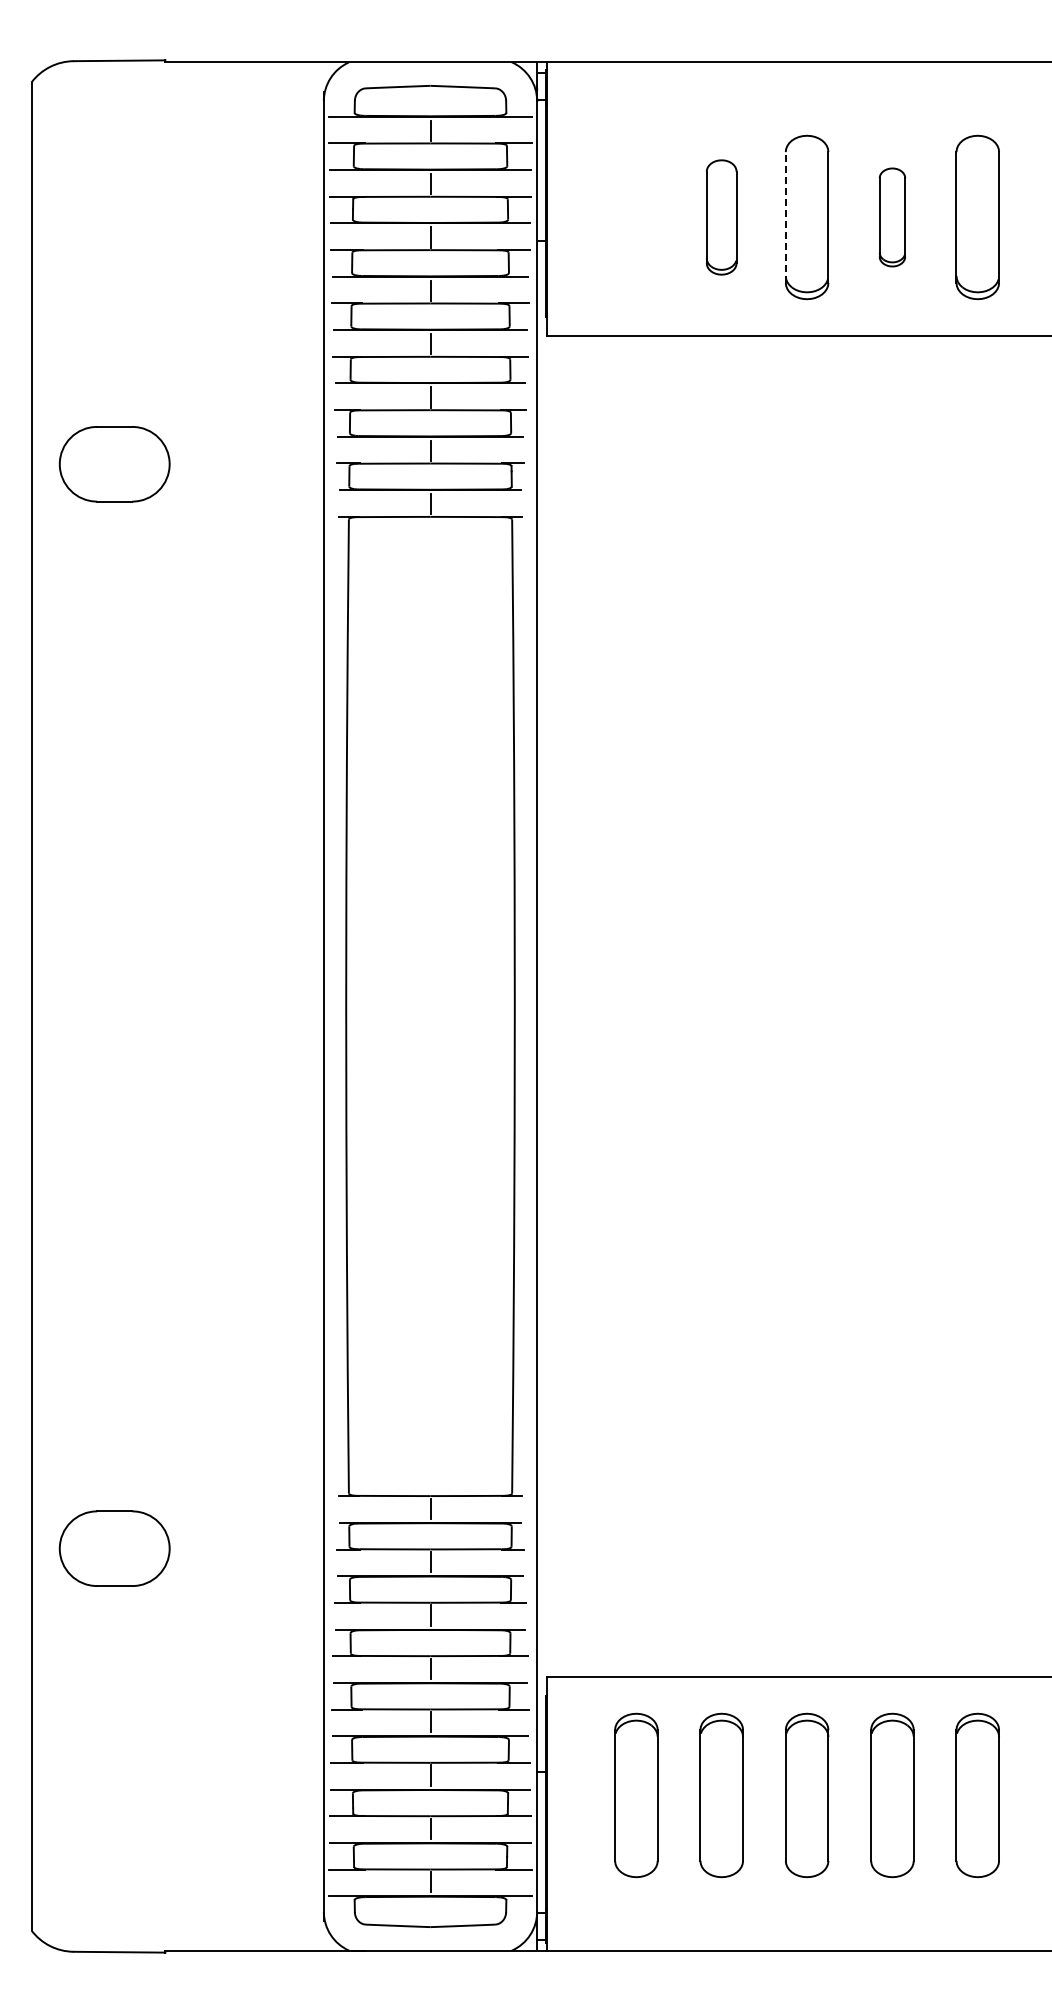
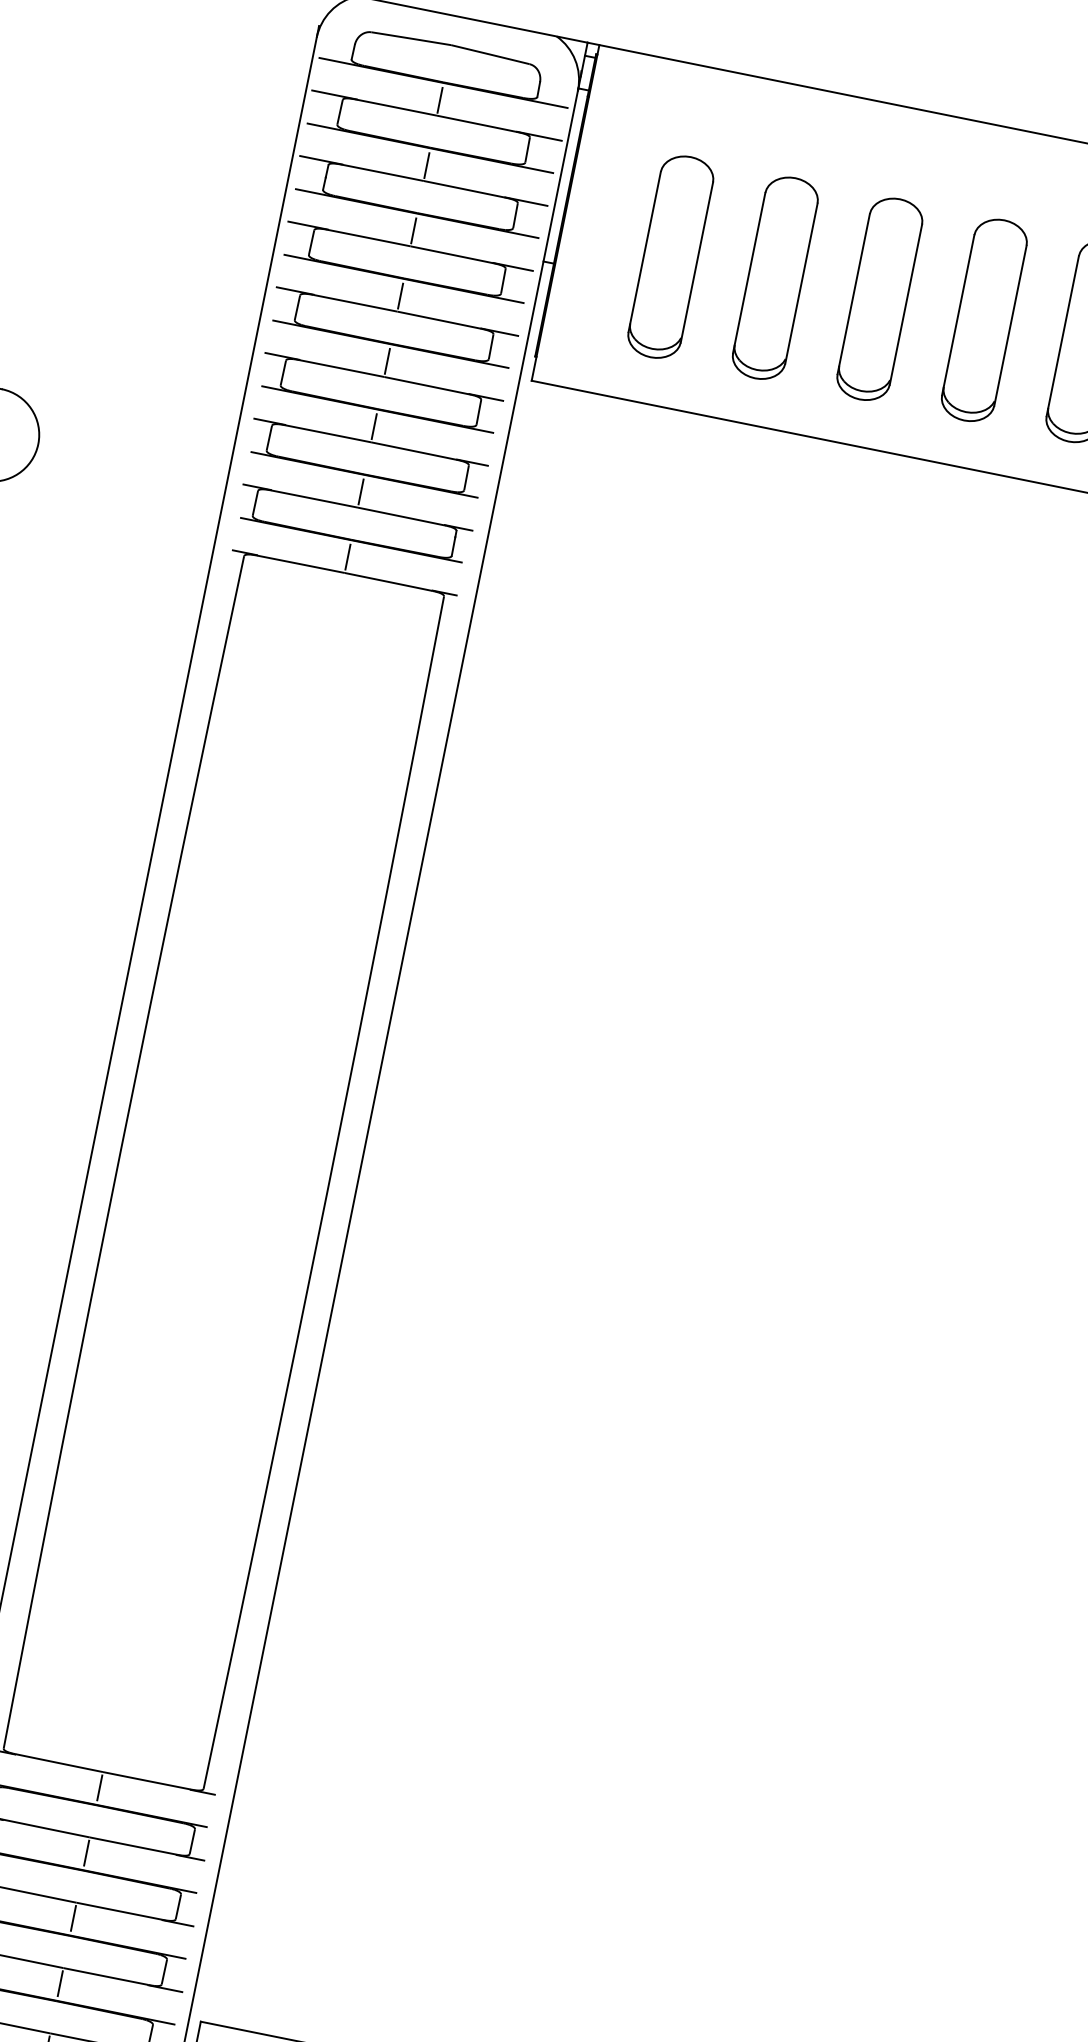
part: (636, 217) -> (670, 257), added
part: (721, 217) -> (775, 278), size x1.43
line: (785, 217) -> (853, 294), dashed -> solid
part: (892, 217) -> (984, 320), size x1.67

